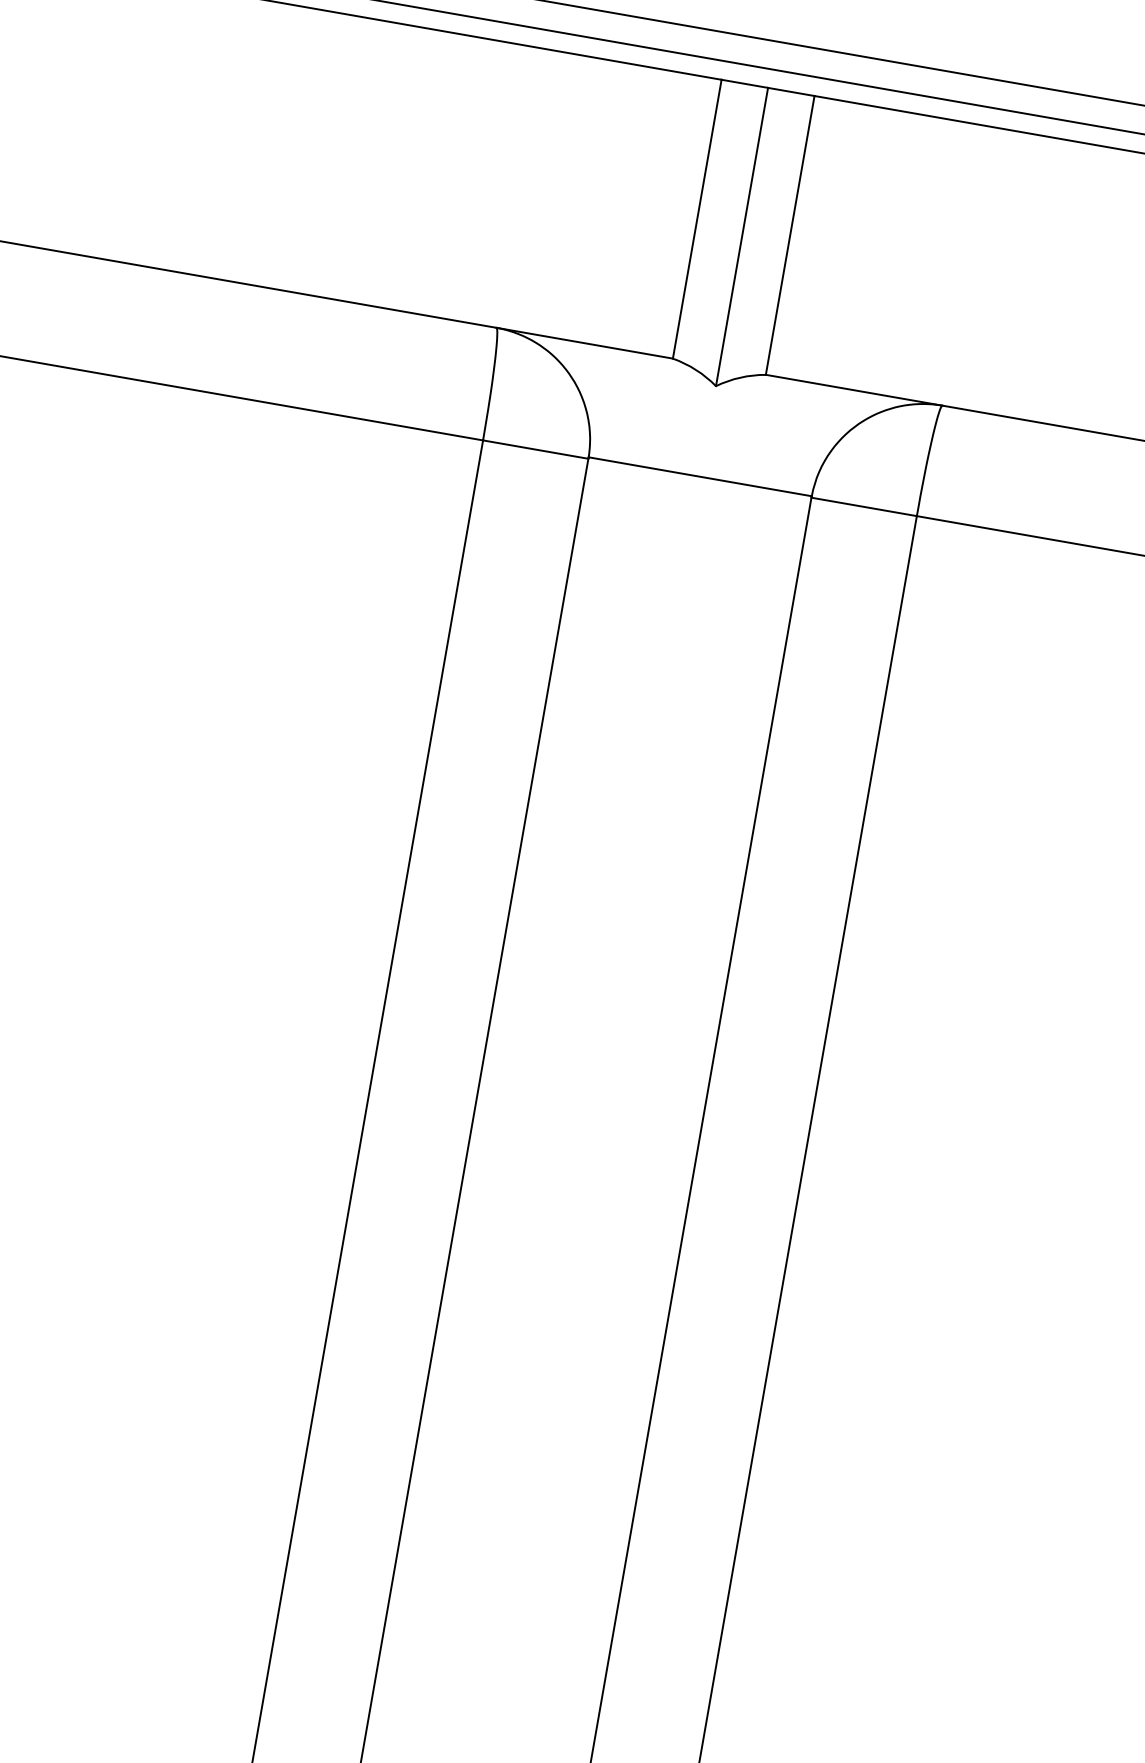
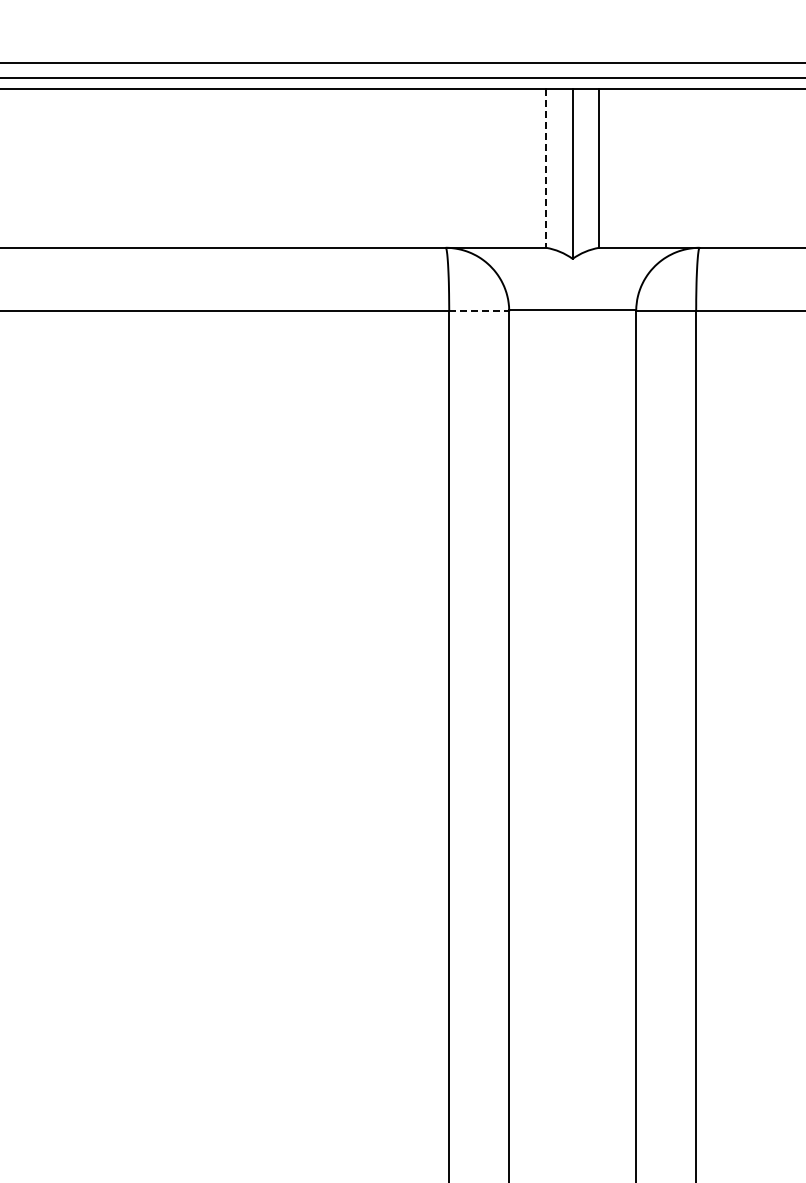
line: (697, 219) -> (546, 168), solid -> dashed
line: (536, 450) -> (479, 311), solid -> dashed

